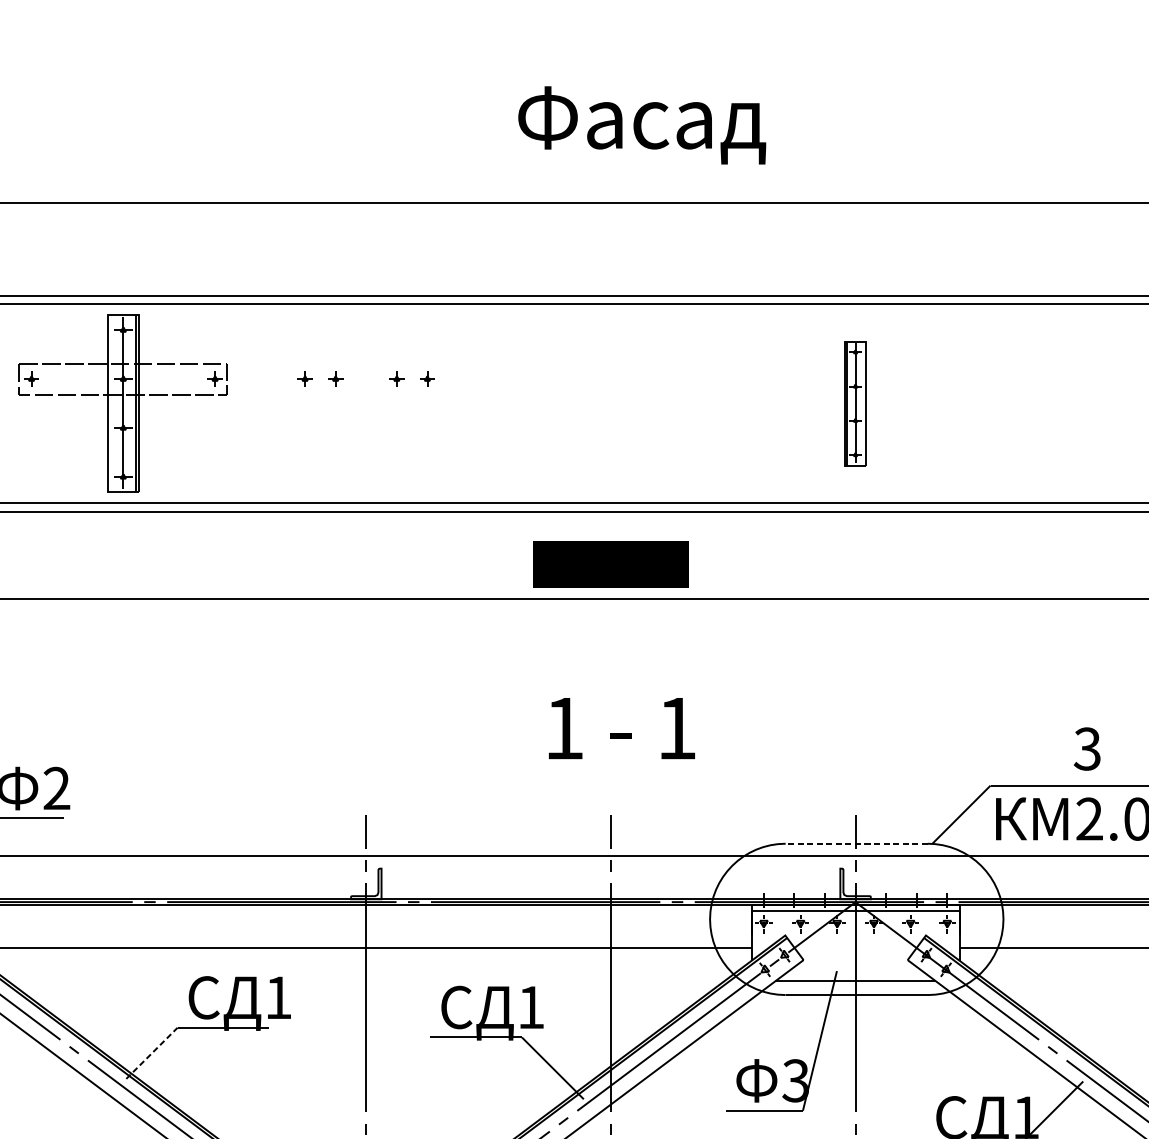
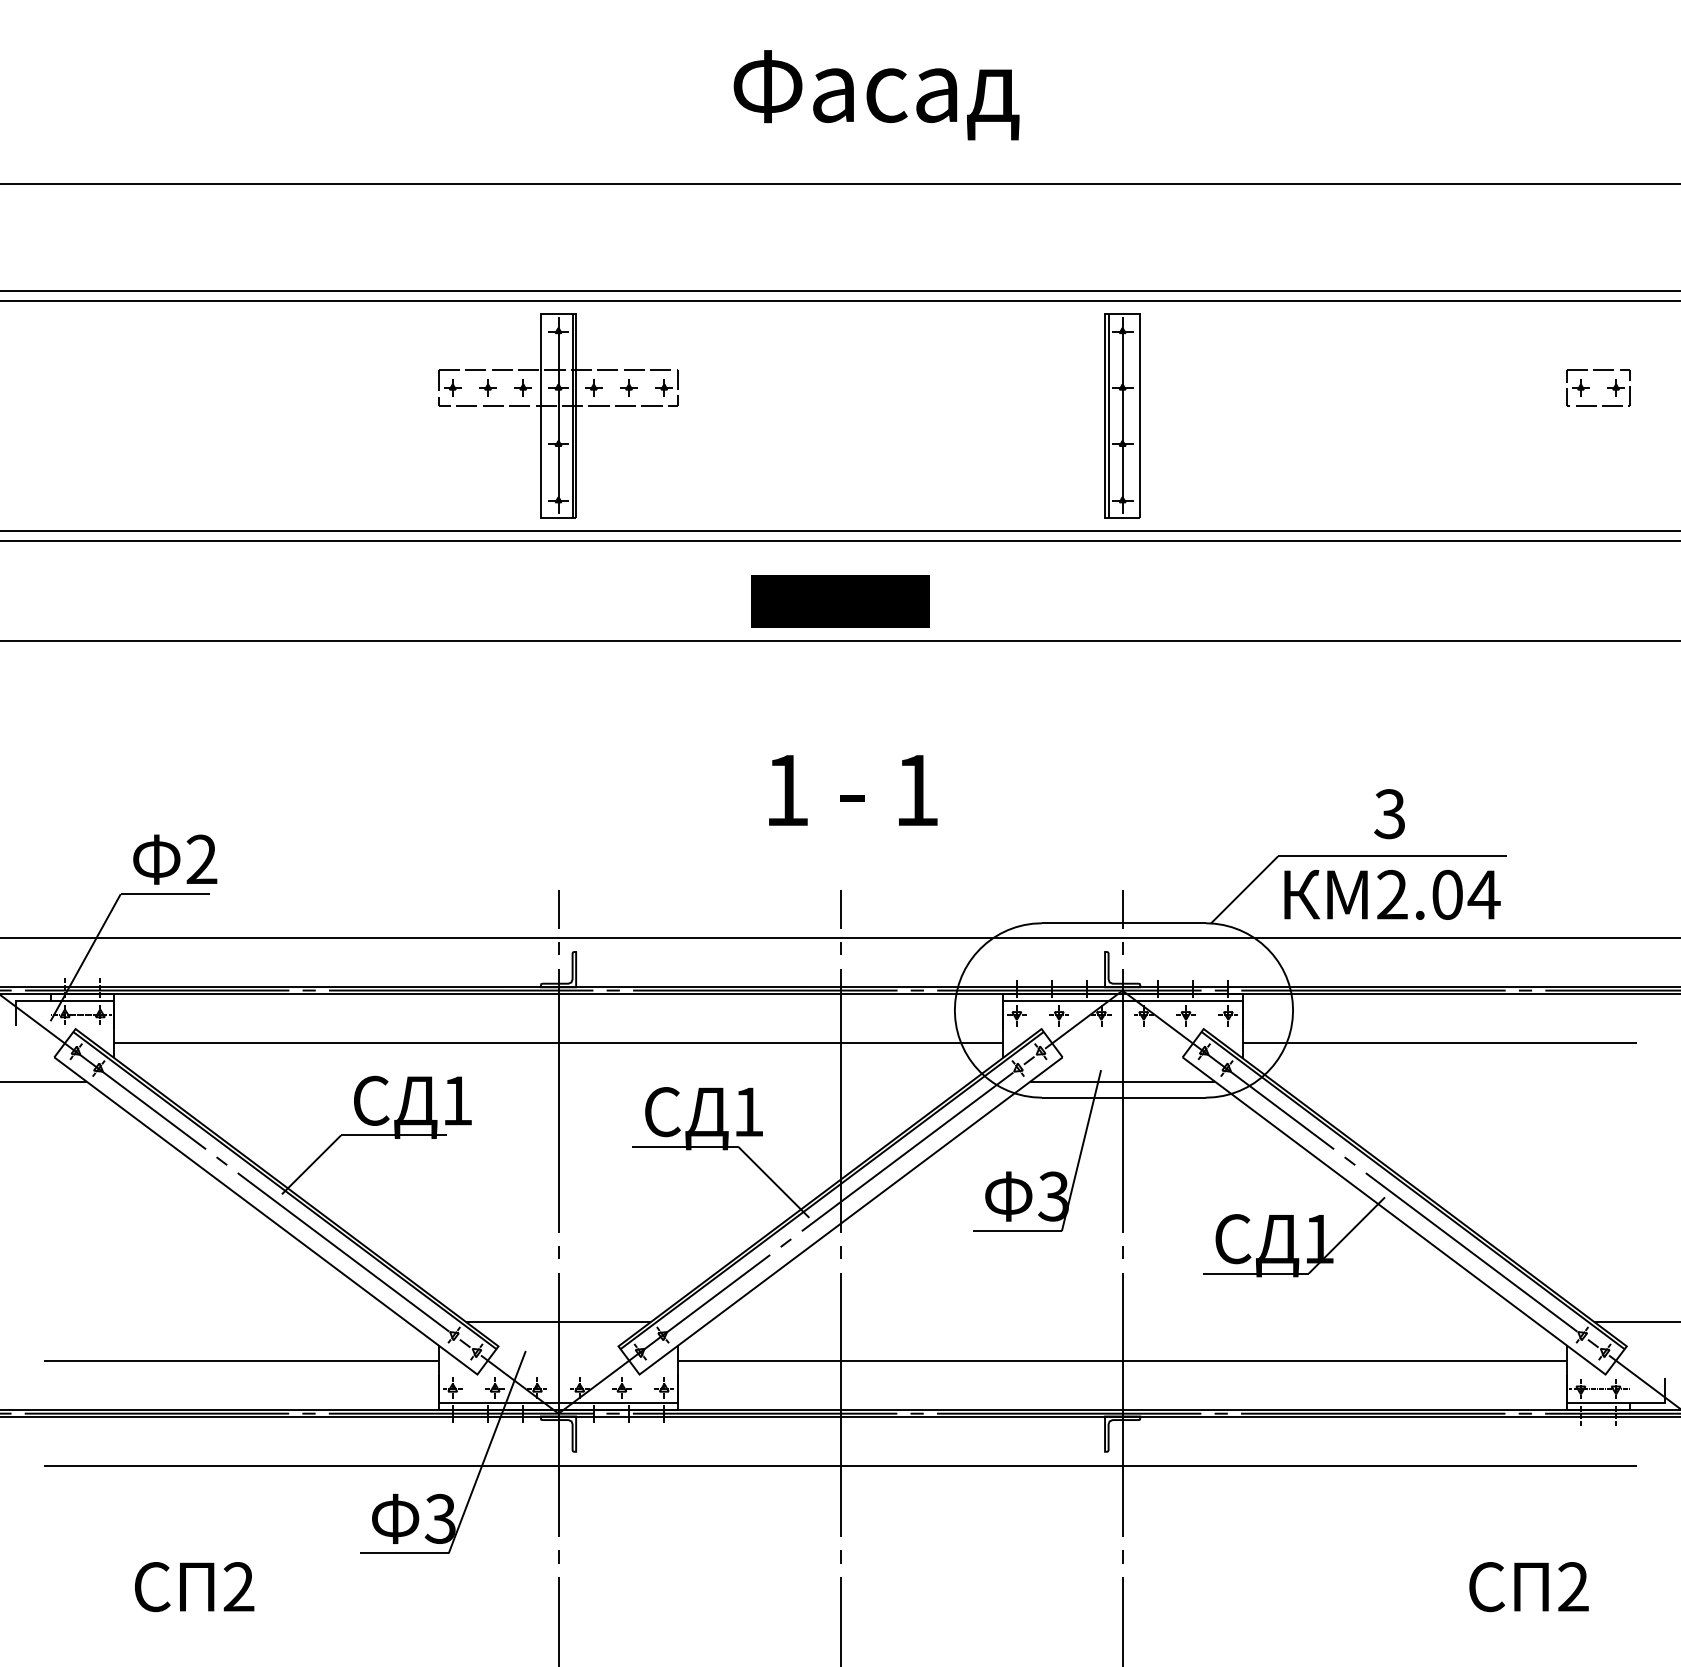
part: (123, 403) -> (558, 415), moved
part: (855, 403) -> (1122, 415), size x1.43
line: (856, 843) -> (1123, 923), dashed -> solid
line: (151, 1053) -> (311, 1164), dashed -> solid

